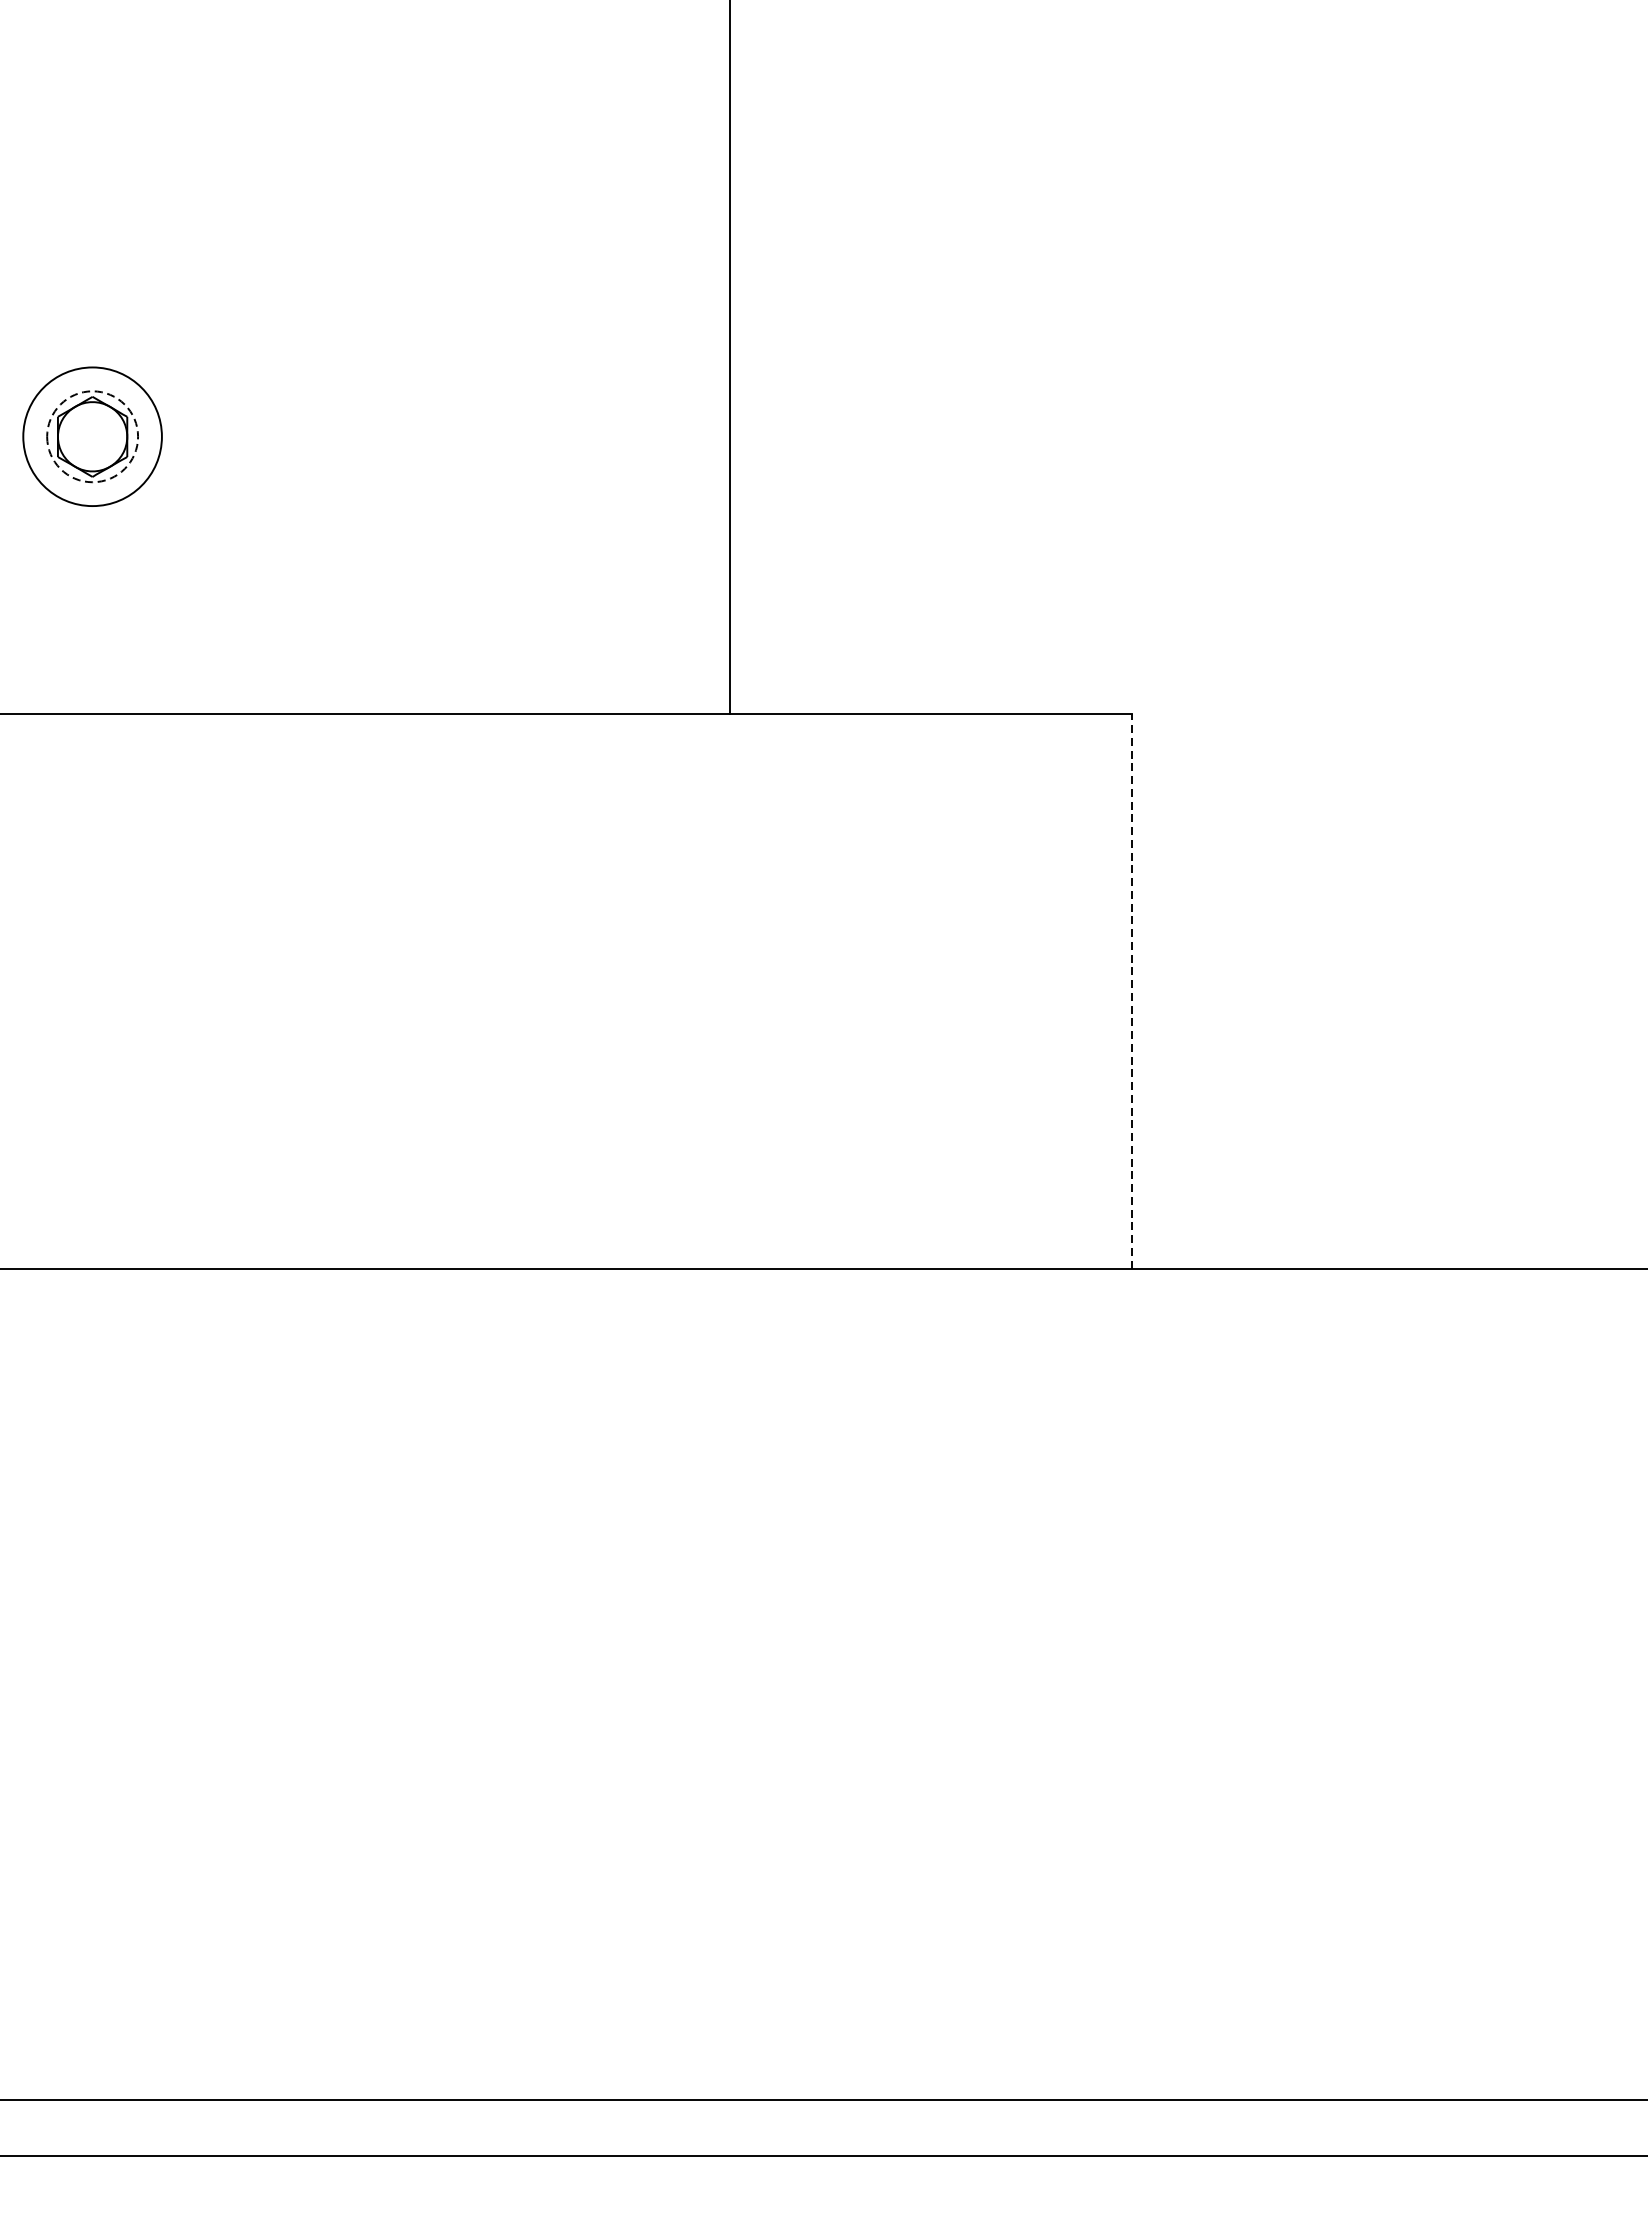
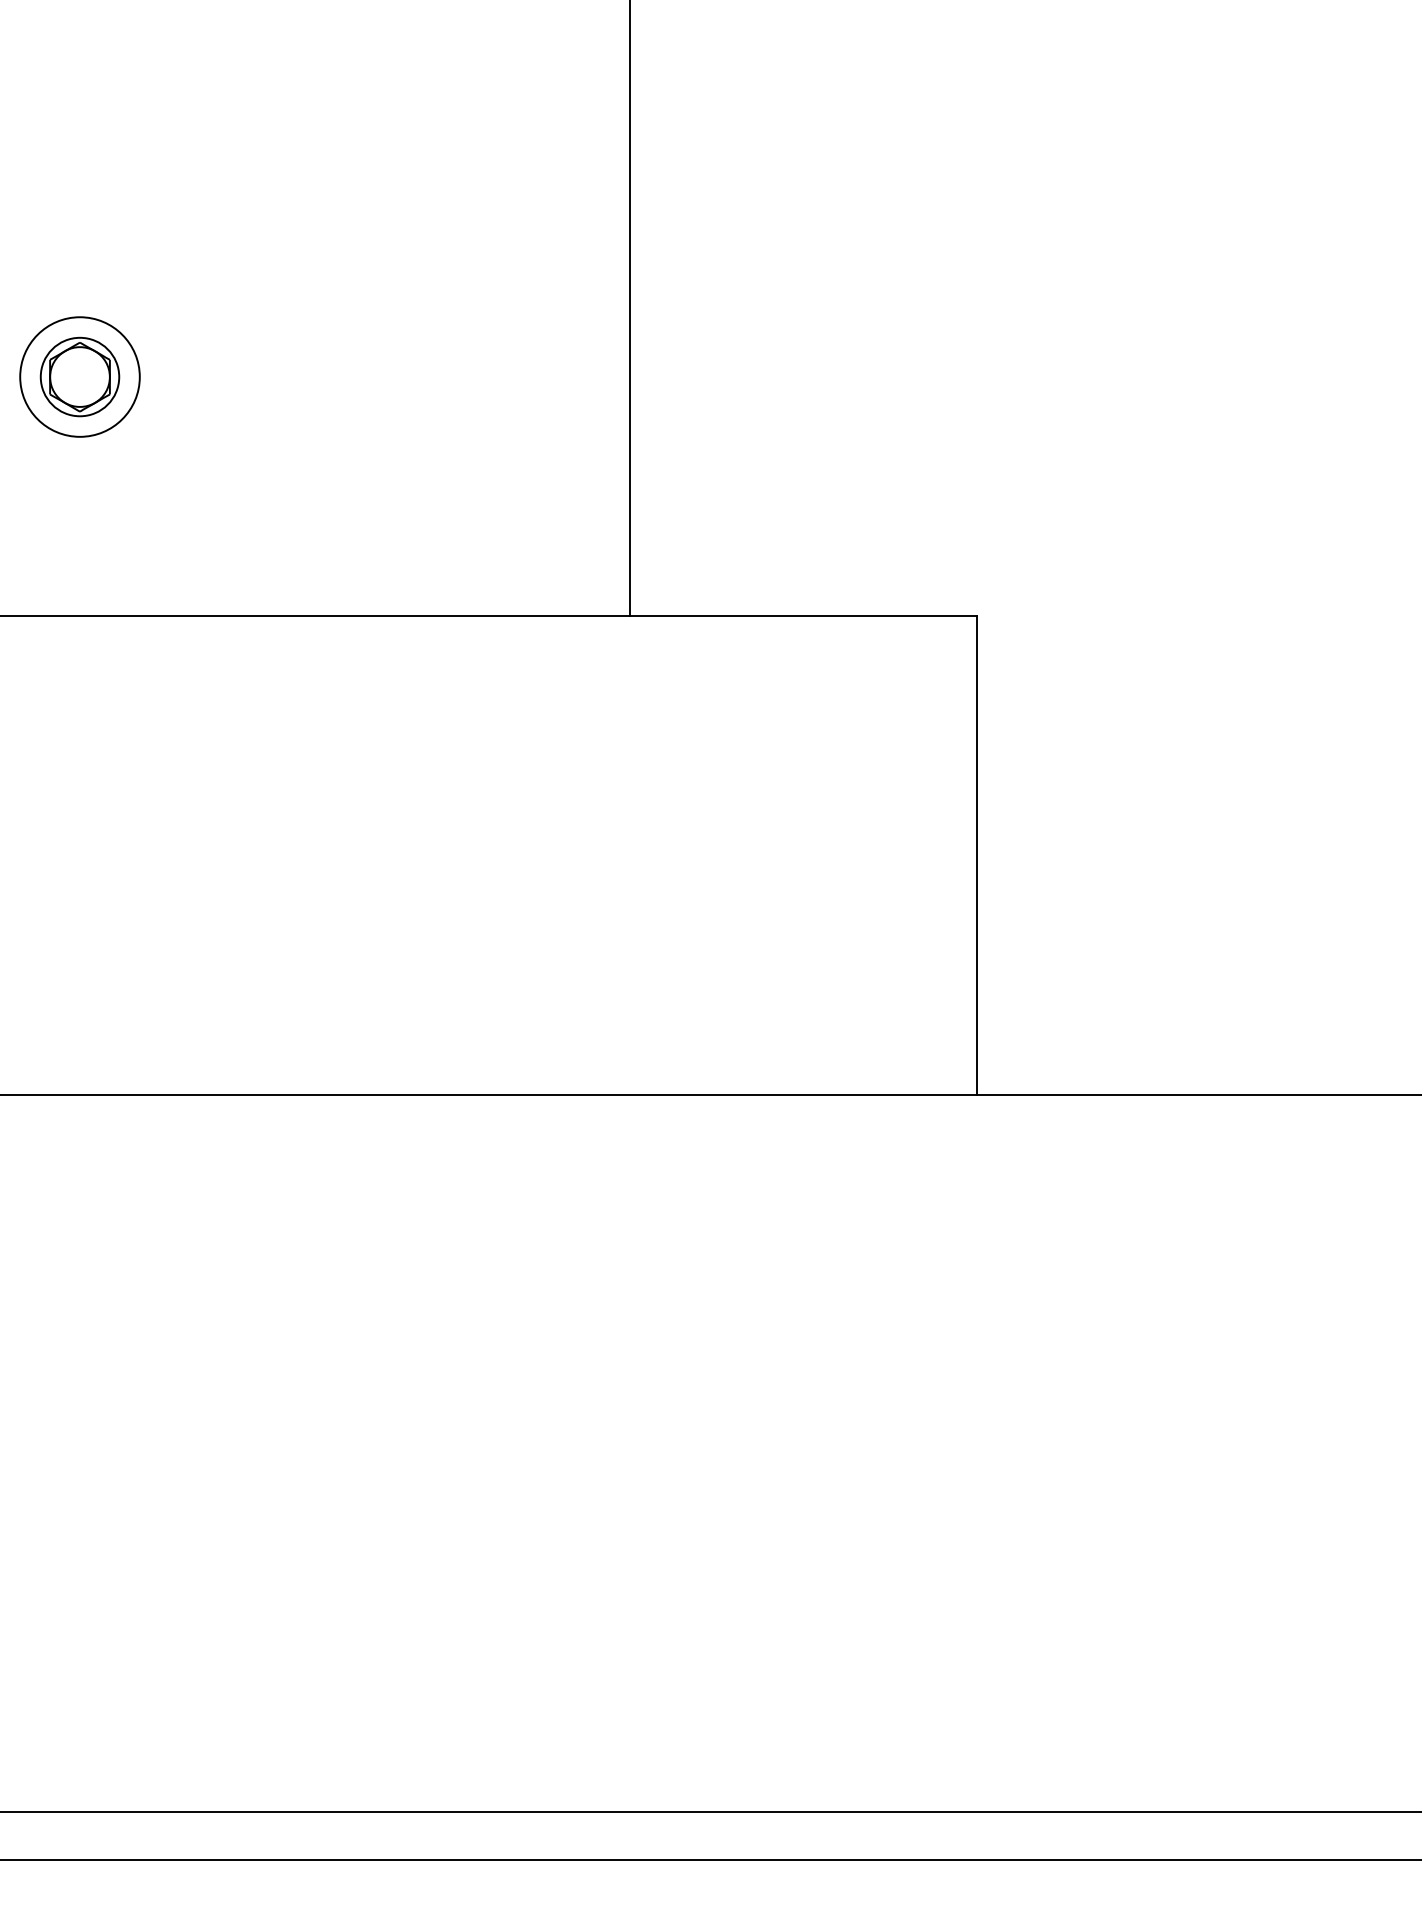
circle: (92, 436) -> (79, 376), dashed -> solid
line: (1132, 991) -> (977, 855), dashed -> solid

